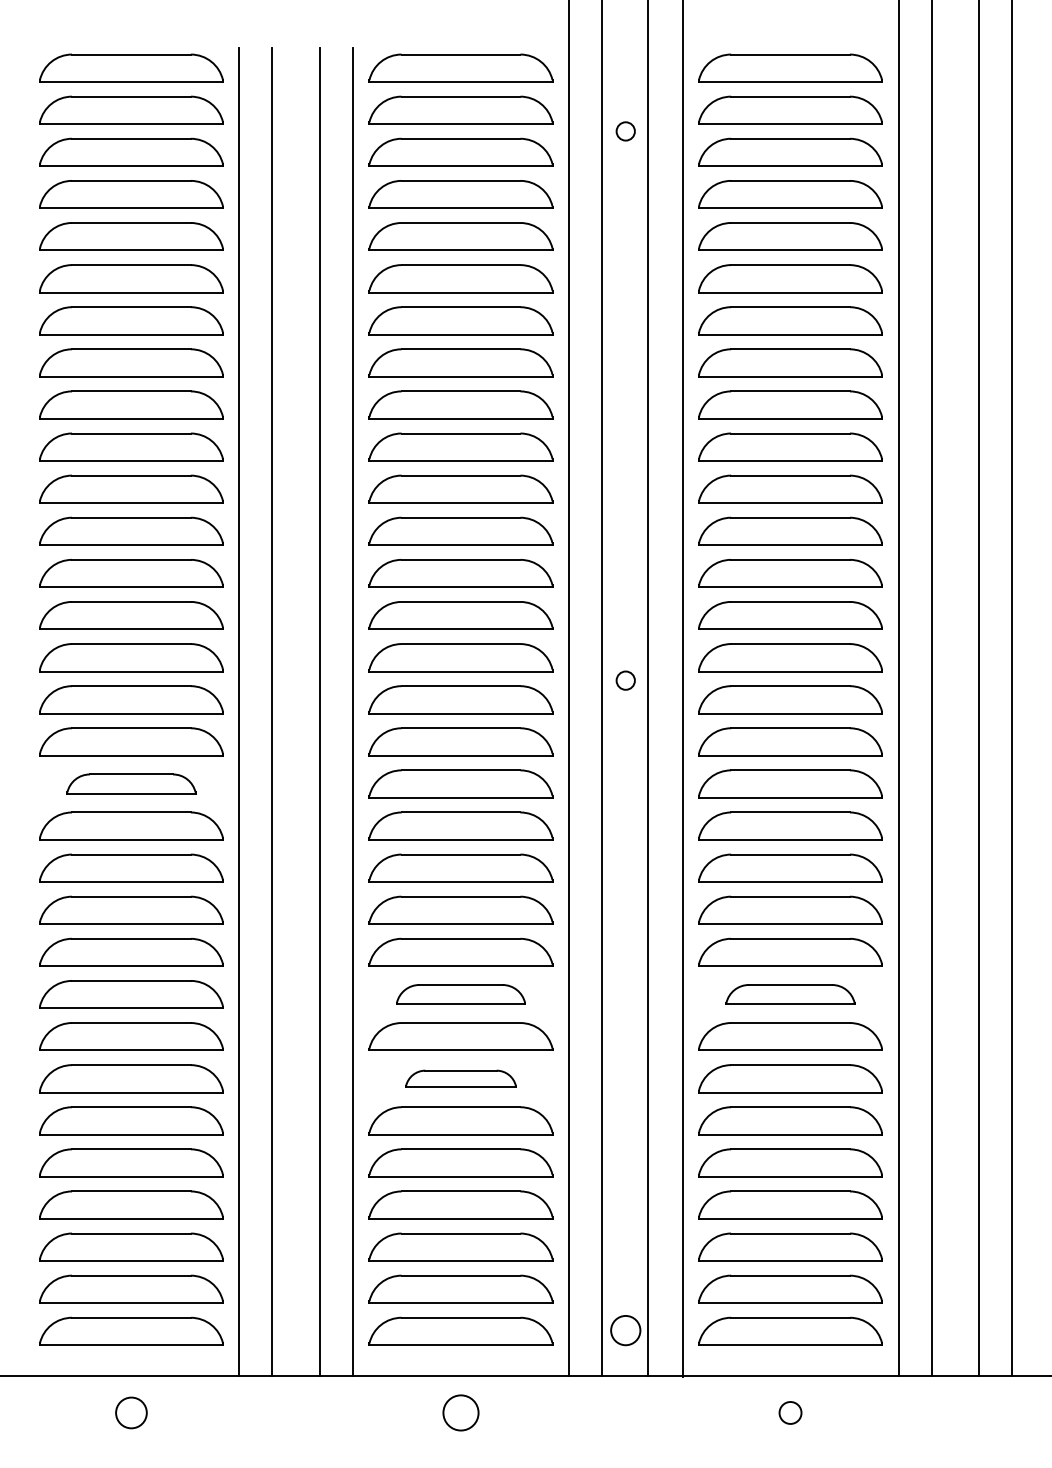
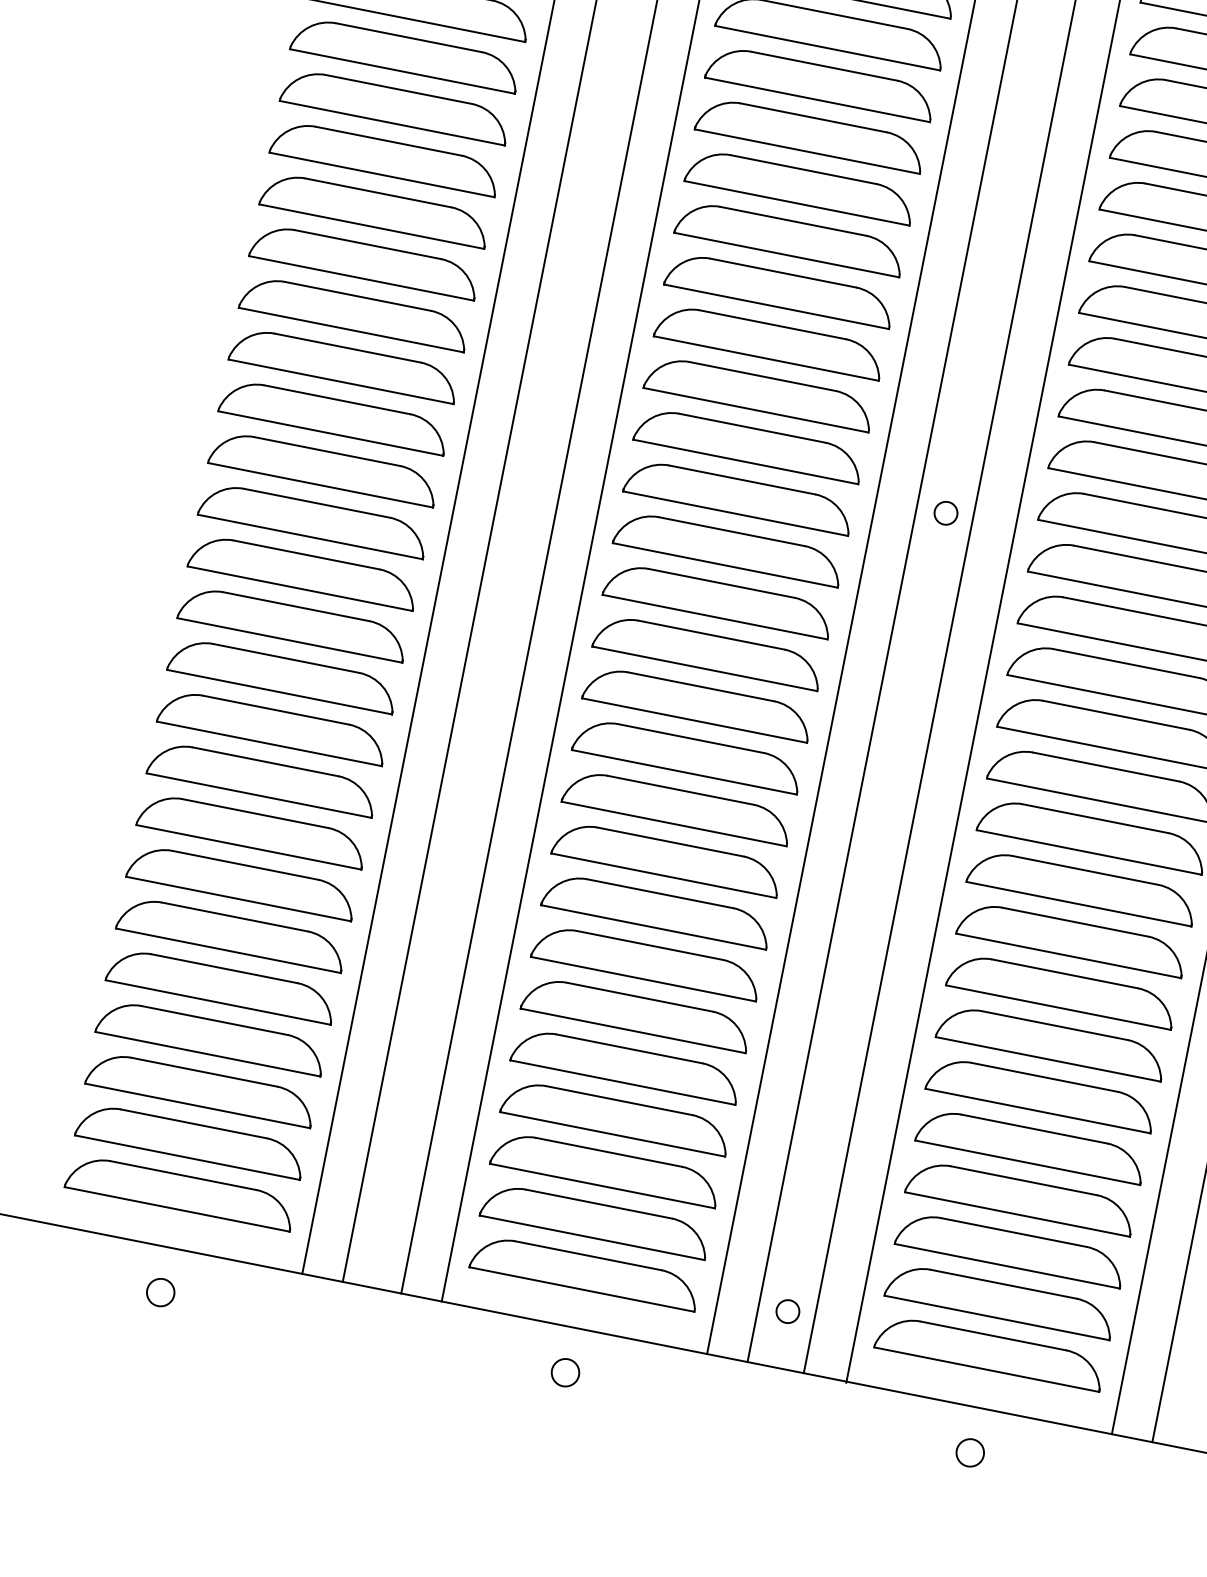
part: (131, 783) -> (313, 519), size x1.43
part: (460, 994) -> (666, 858), size x1.43
part: (790, 994) -> (1072, 938), size x1.43
part: (460, 1078) -> (646, 961), size x1.67
circle: (625, 1330) -> (787, 1311), size x0.62
circle: (131, 1412) -> (160, 1292), size x0.71
circle: (460, 1412) -> (565, 1372), size x0.62

